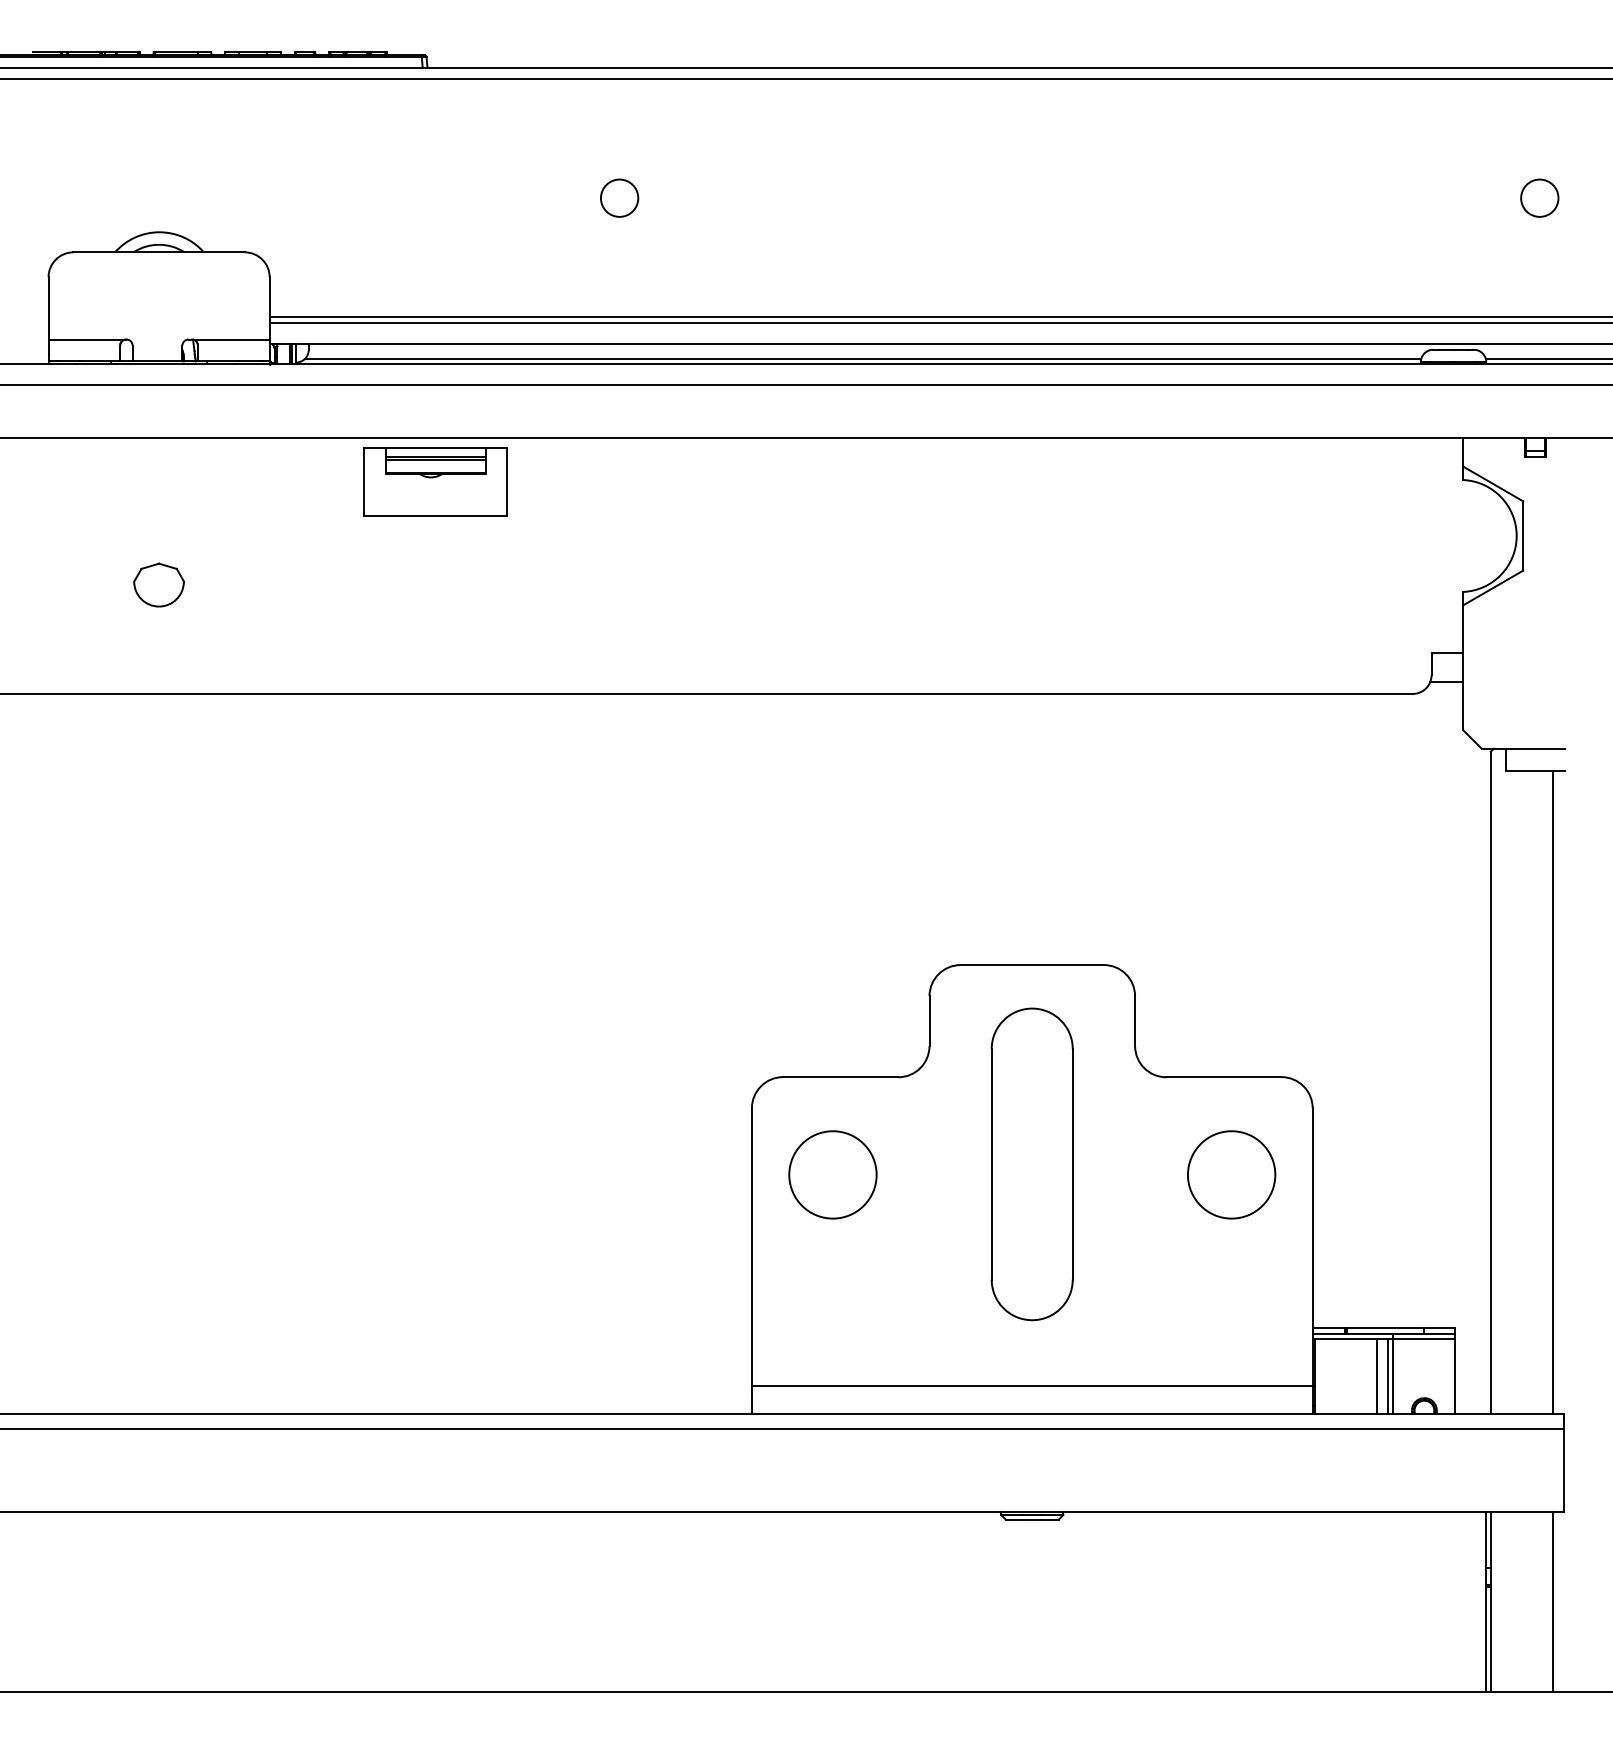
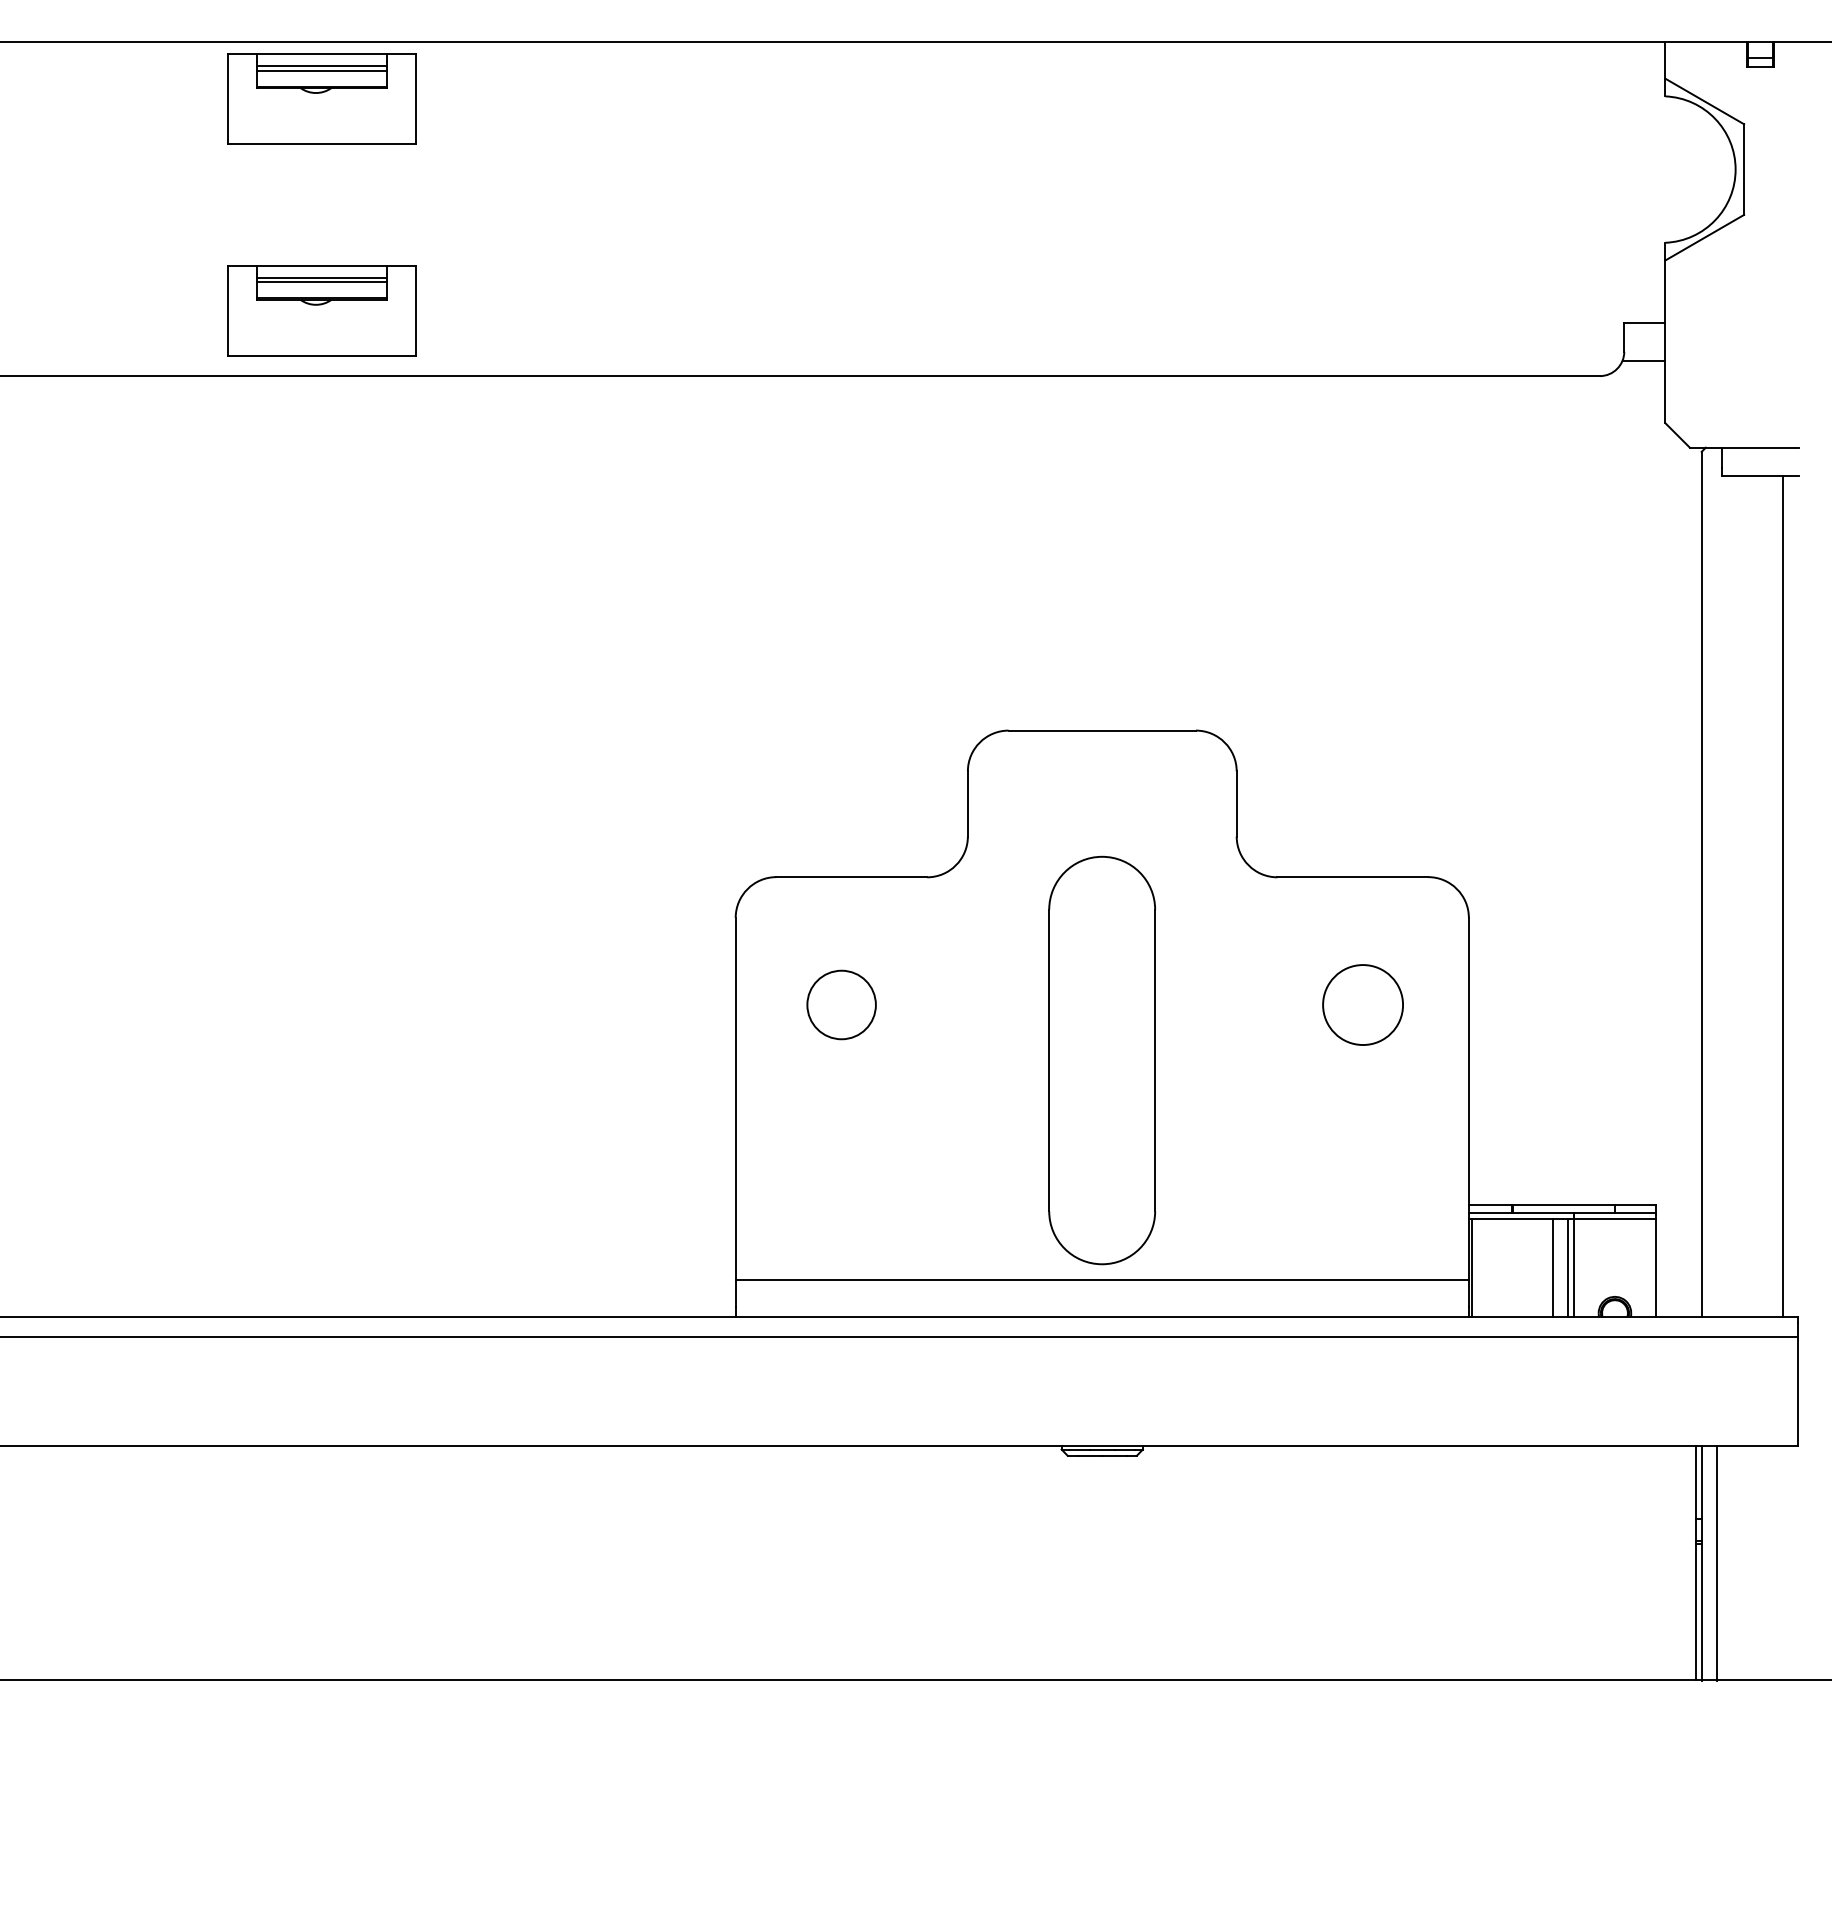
part: (435, 643) -> (321, 310), added
part: (1031, 1164) -> (1101, 1060), moved
circle: (832, 1174) -> (841, 1004), size x0.6
circle: (1231, 1174) -> (1362, 1004), size x0.7
line: (1553, 1601) -> (1717, 1562), moved

